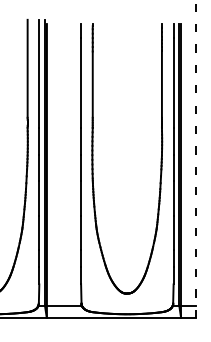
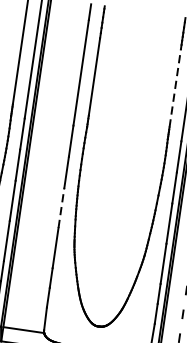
line: (161, 84) -> (174, 88), solid -> dashed
line: (81, 198) -> (61, 207), solid -> dashed

